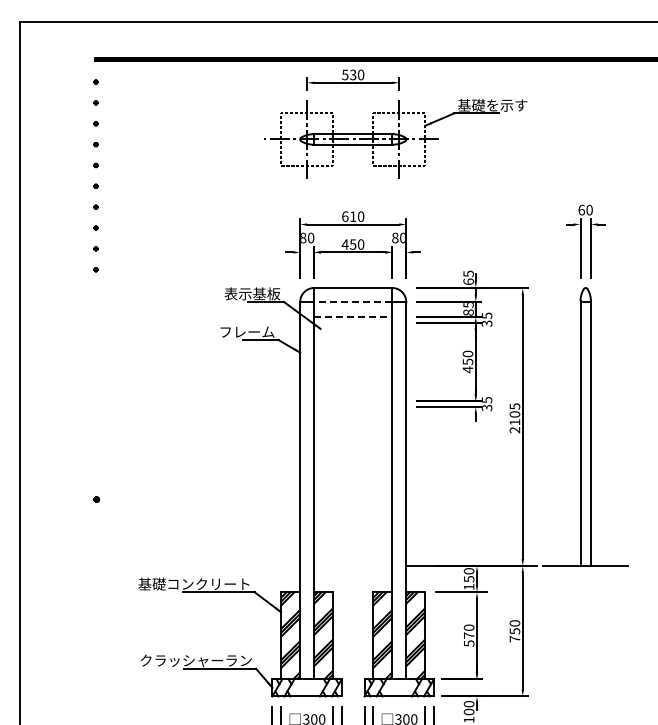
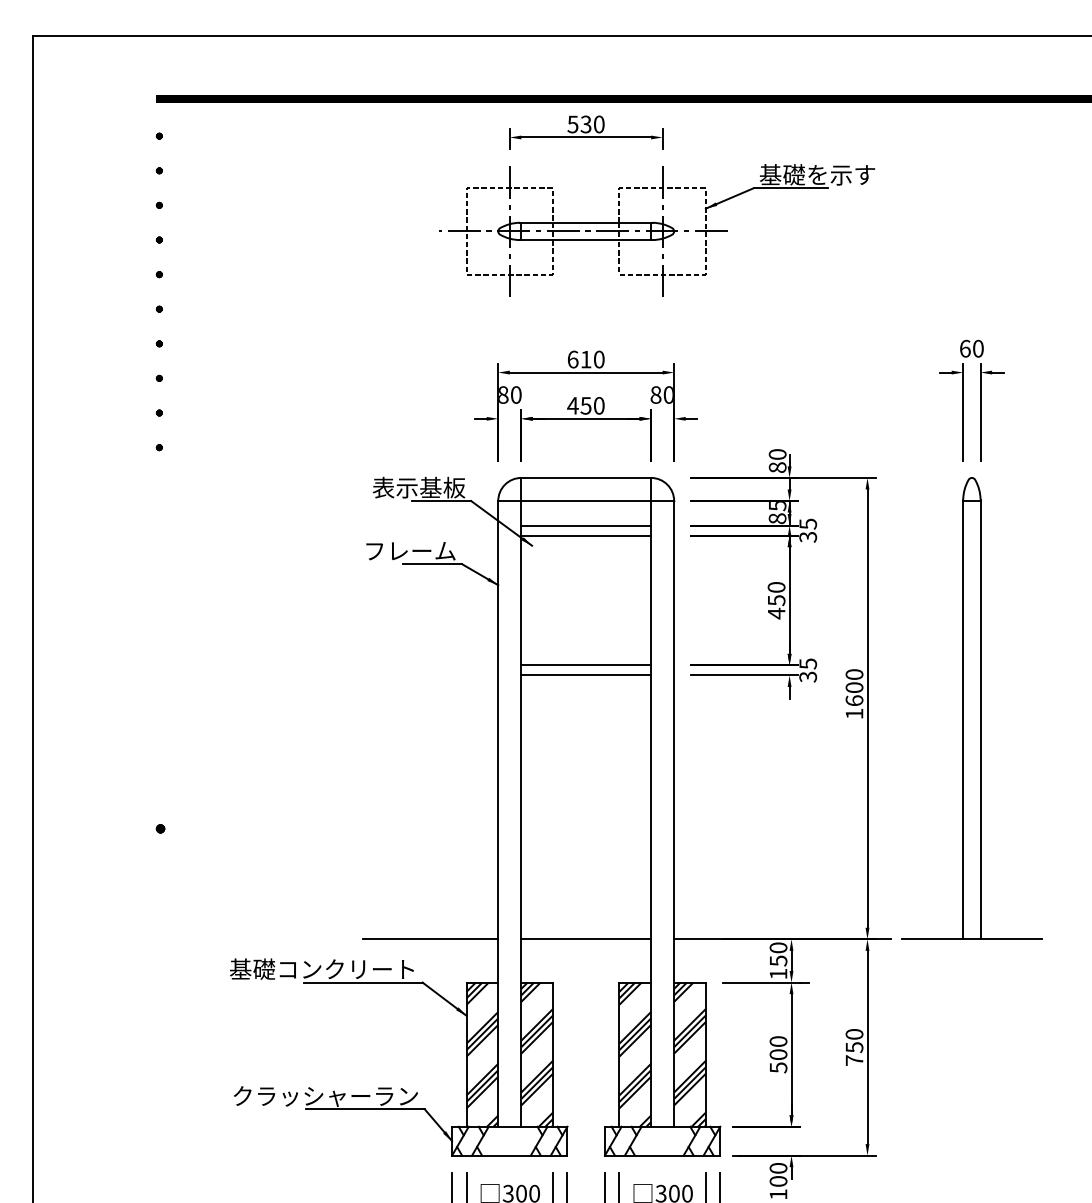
text: (468, 277) -> (777, 460), 65 -> 80
line: (352, 301) -> (584, 500), dashed -> solid
line: (353, 316) -> (586, 525), dashed -> solid
line: (353, 322) -> (586, 535), added
line: (353, 401) -> (586, 666), added
line: (353, 407) -> (586, 676), added
text: (514, 418) -> (853, 694), 2105 -> 1600
line: (259, 566) -> (430, 939), added
line: (353, 566) -> (586, 939), added
text: (468, 635) -> (777, 1054), 570 -> 500

